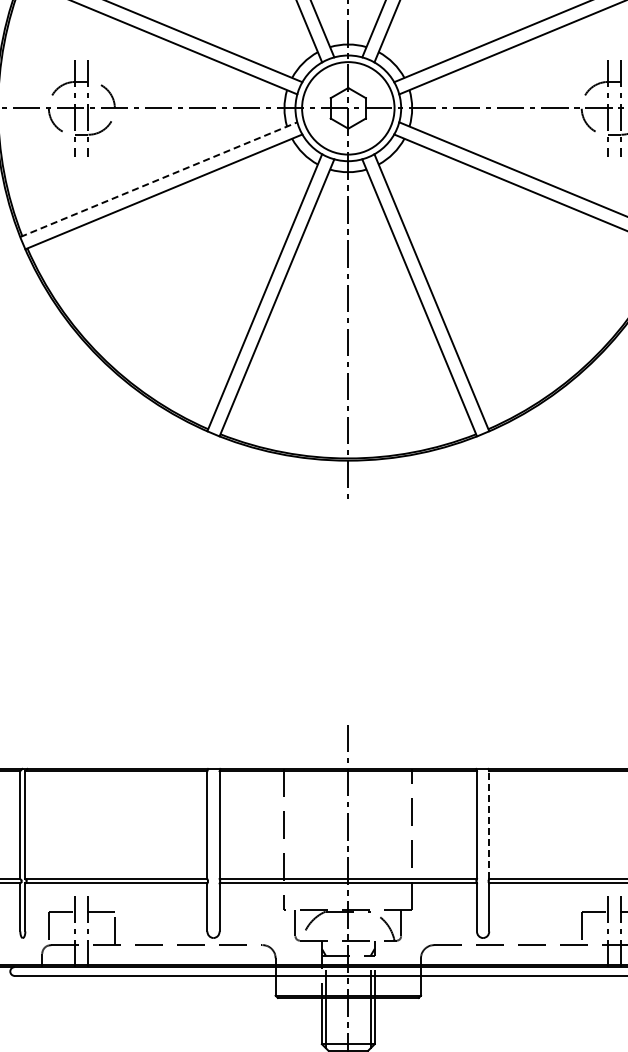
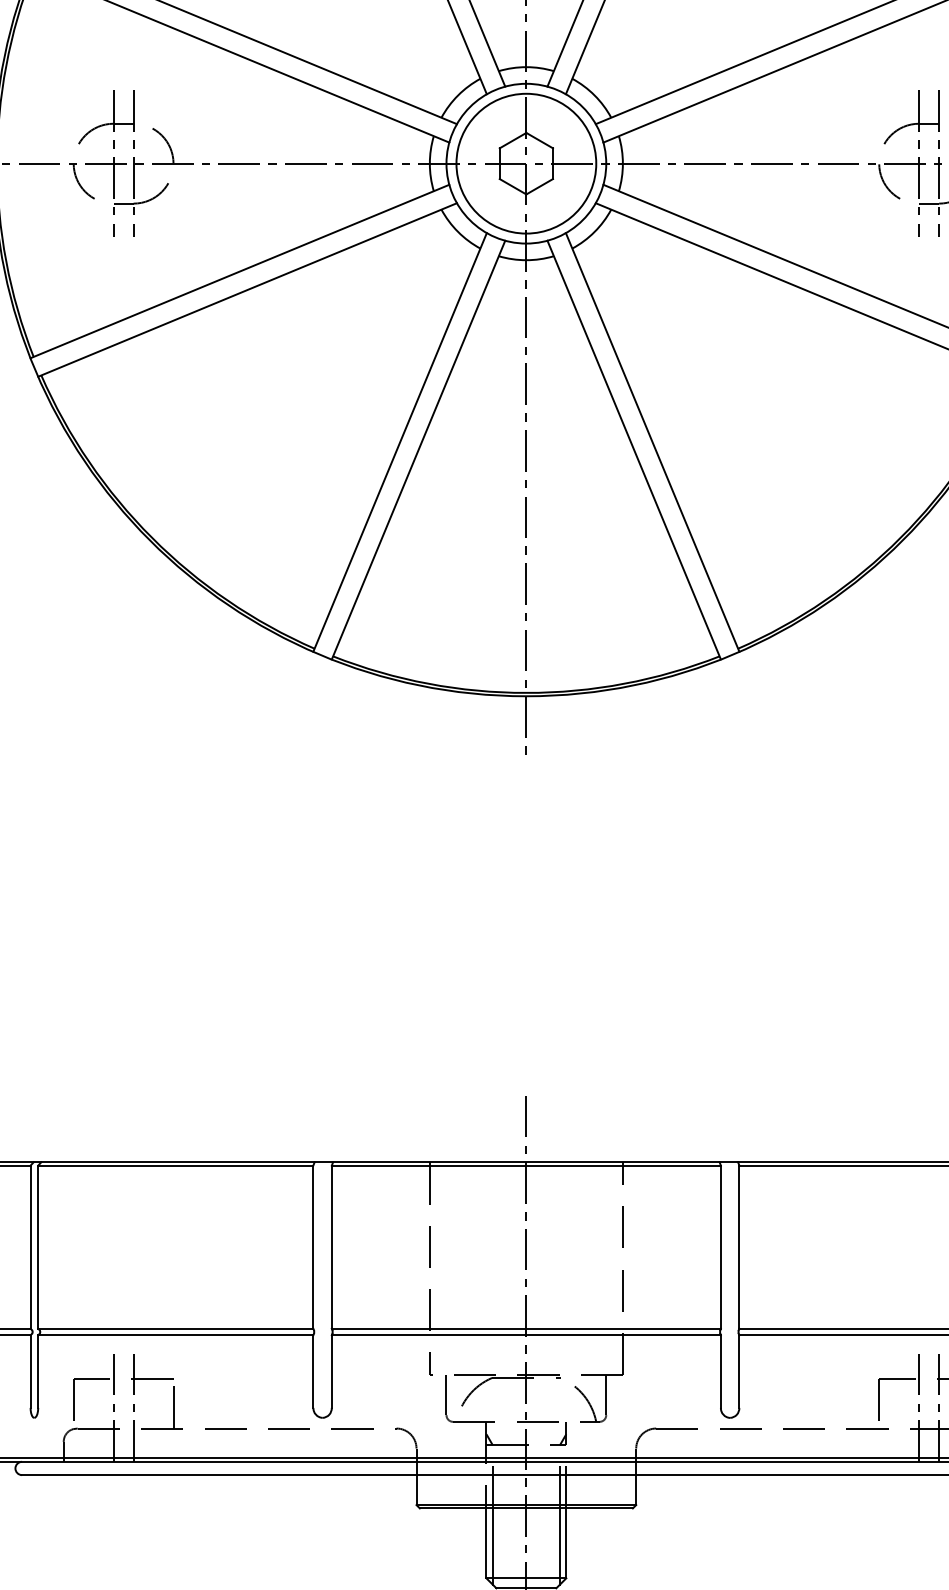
line: (158, 179) -> (239, 271), dashed -> solid
line: (489, 825) -> (739, 1247), dashed -> solid

